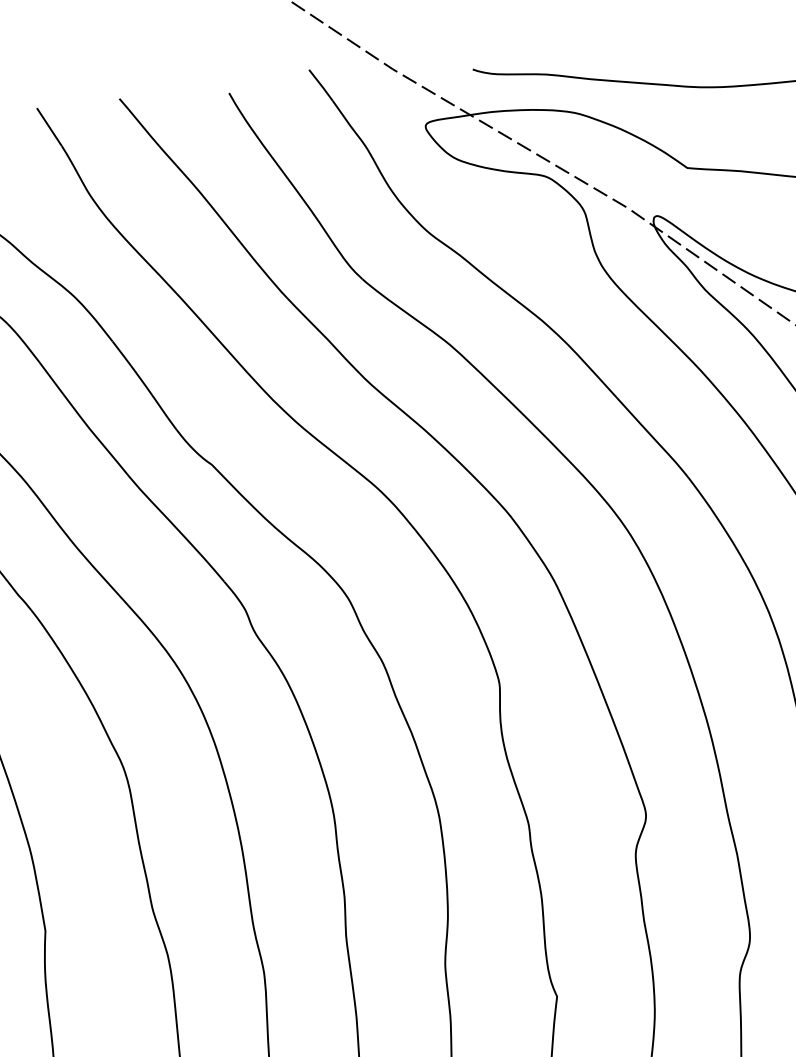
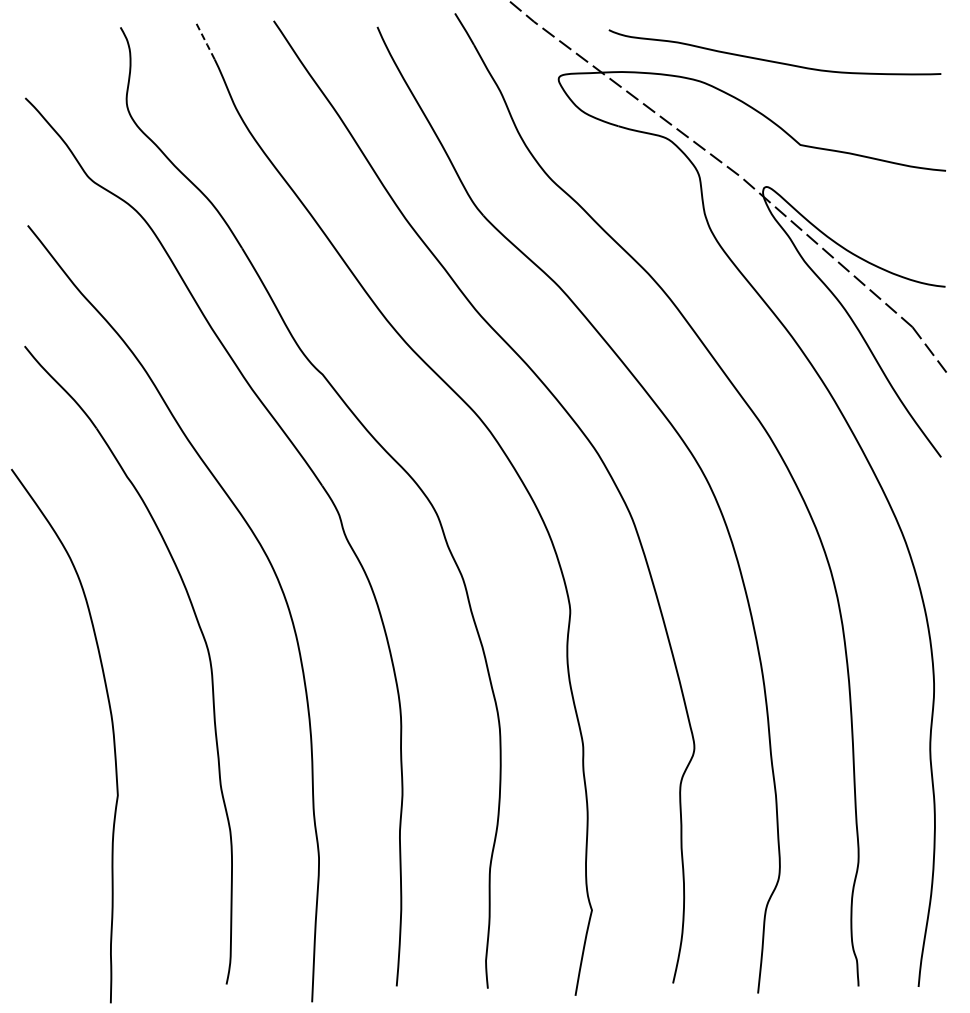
line: (49, 127) -> (205, 40), solid -> dashed

